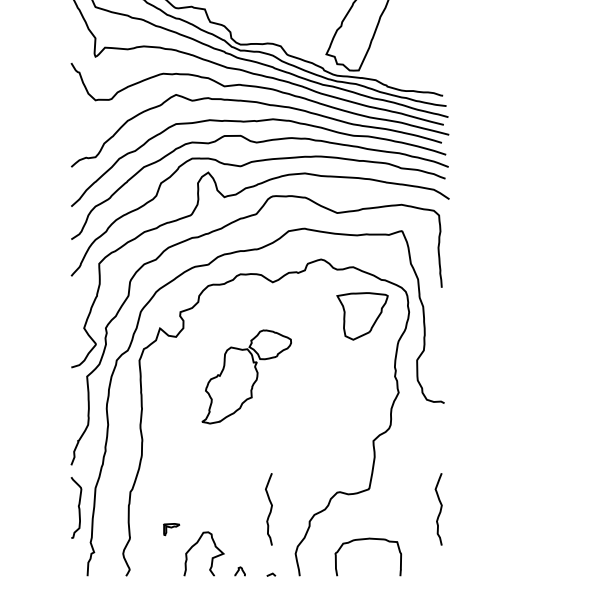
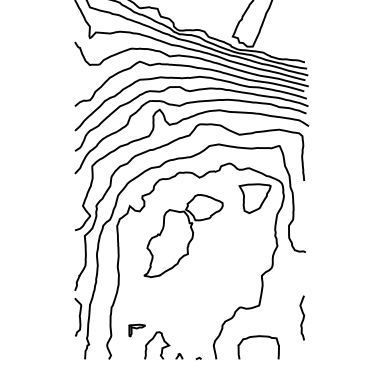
part: (246, 377) -> (183, 236), size x1.43
curve: (269, 508) -> (197, 317), removed
part: (170, 529) -> (136, 330), size x1.67

